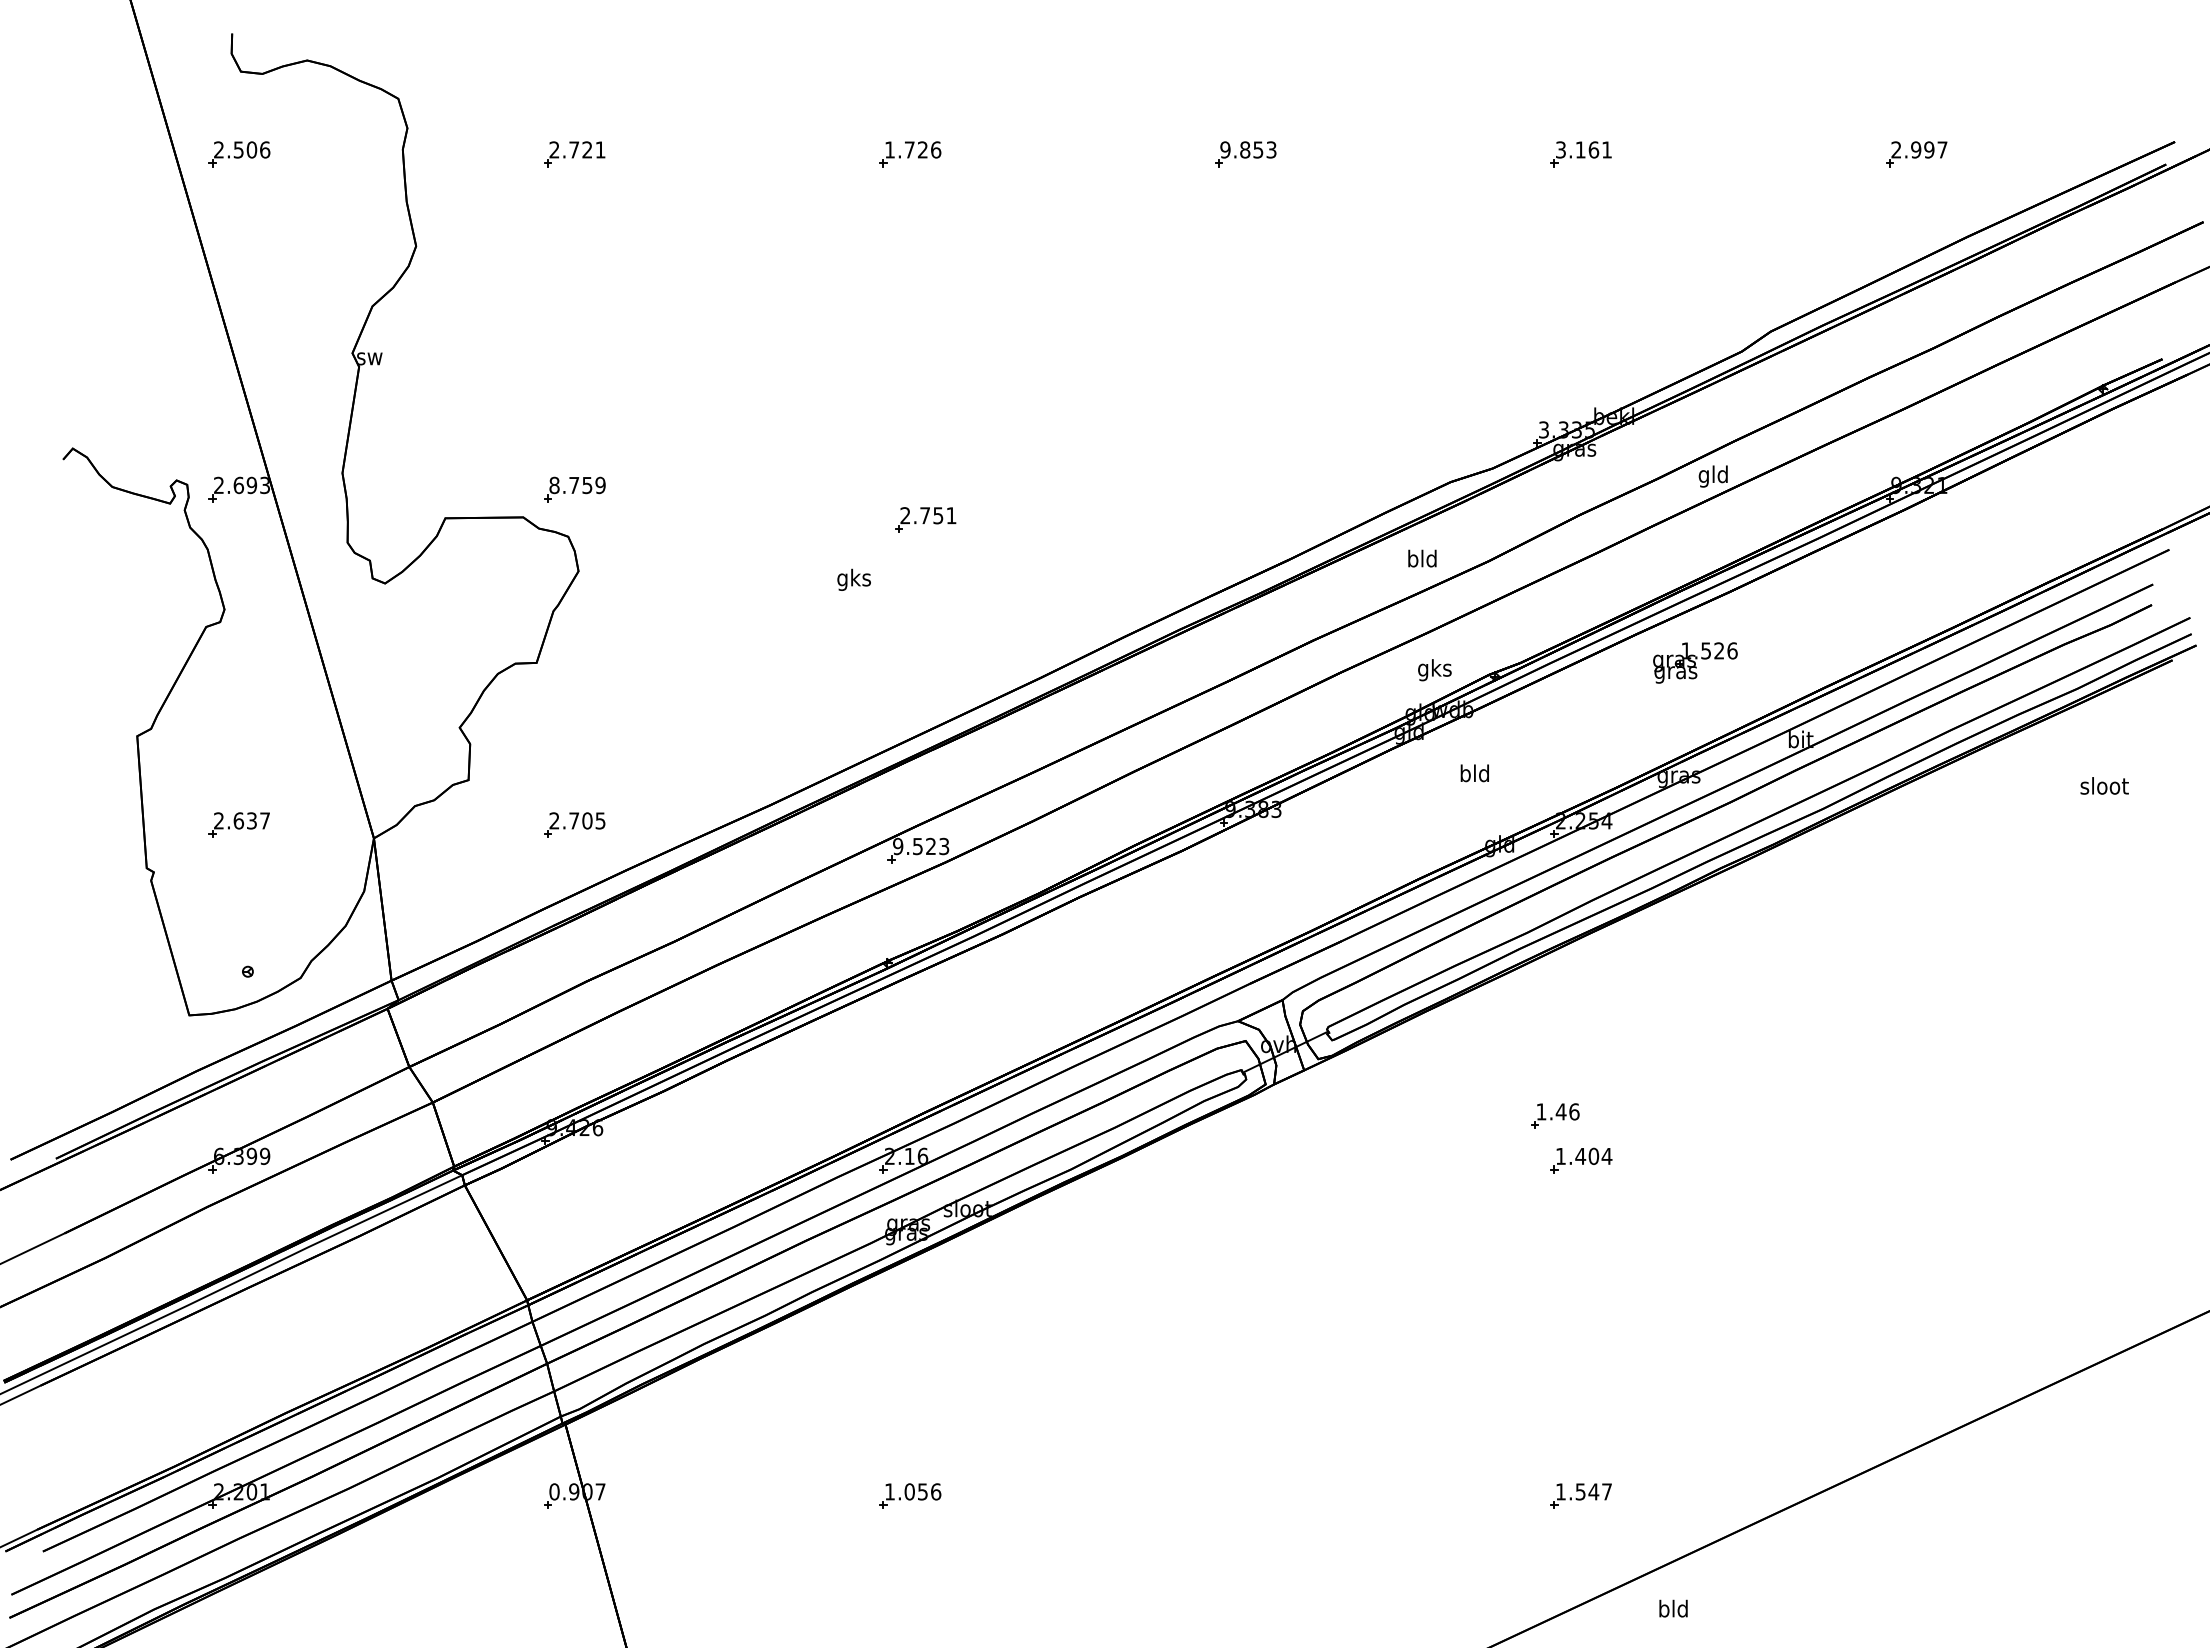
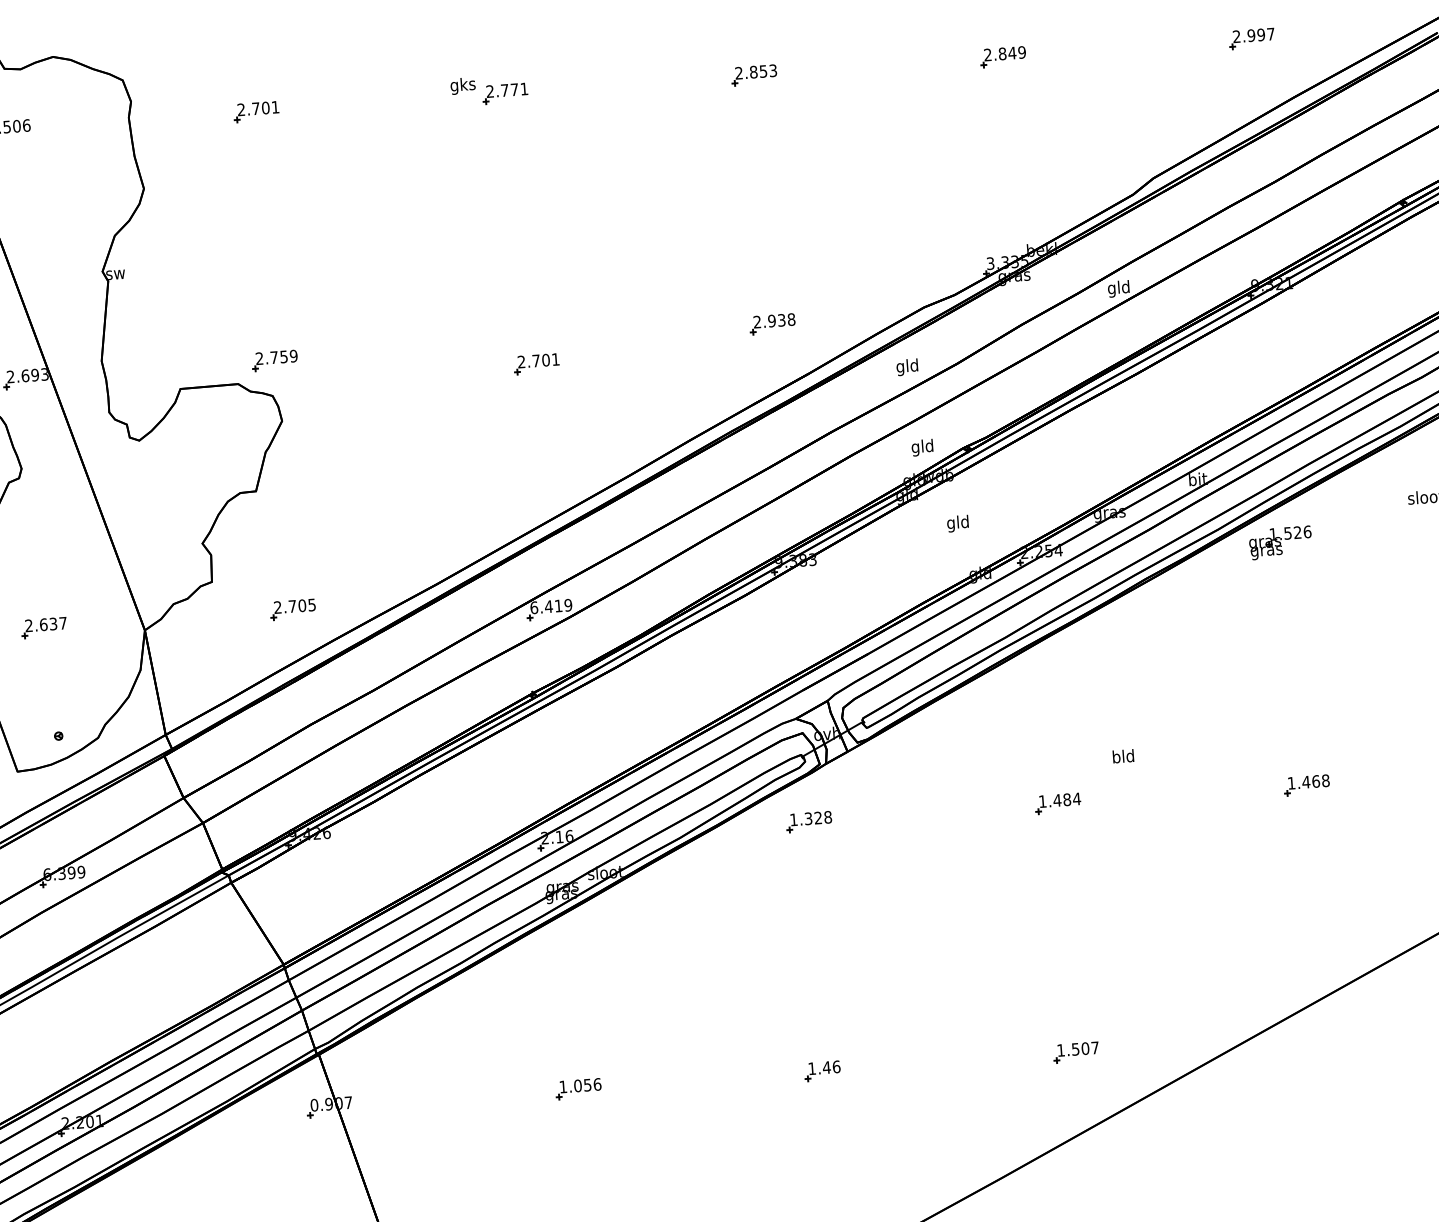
text: (587, 149) -> (265, 107), 2.721 -> 2.701
text: (913, 149) -> (507, 89), 1.726 -> 2.771
text: (1225, 149) -> (739, 72), 9.853 -> 2.853
text: (1584, 149) -> (1005, 53), 3.161 -> 2.849
text: (554, 485) -> (259, 358), 8.759 -> 2.759
part: (1245, 489) -> (772, 324), added
text: (938, 515) -> (546, 360), 2.751 -> 2.701
text: (1412, 560) -> (900, 367), bld -> gld
text: (853, 579) -> (462, 85), moved
part: (1695, 662) -> (1280, 542), moved
text: (1434, 670) -> (922, 448), gks -> gld
text: (1465, 775) -> (951, 524), bld -> gld
text: (921, 846) -> (551, 606), 9.523 -> 6.419
part: (1555, 1115) -> (822, 1070), moved
text: (1593, 1156) -> (1066, 799), 1.404 -> 1.484
part: (1245, 1160) -> (808, 821), added
part: (1916, 1160) -> (1306, 785), added
text: (1593, 1491) -> (1085, 1048), 1.547 -> 1.507
text: (1673, 1608) -> (1123, 756), moved

